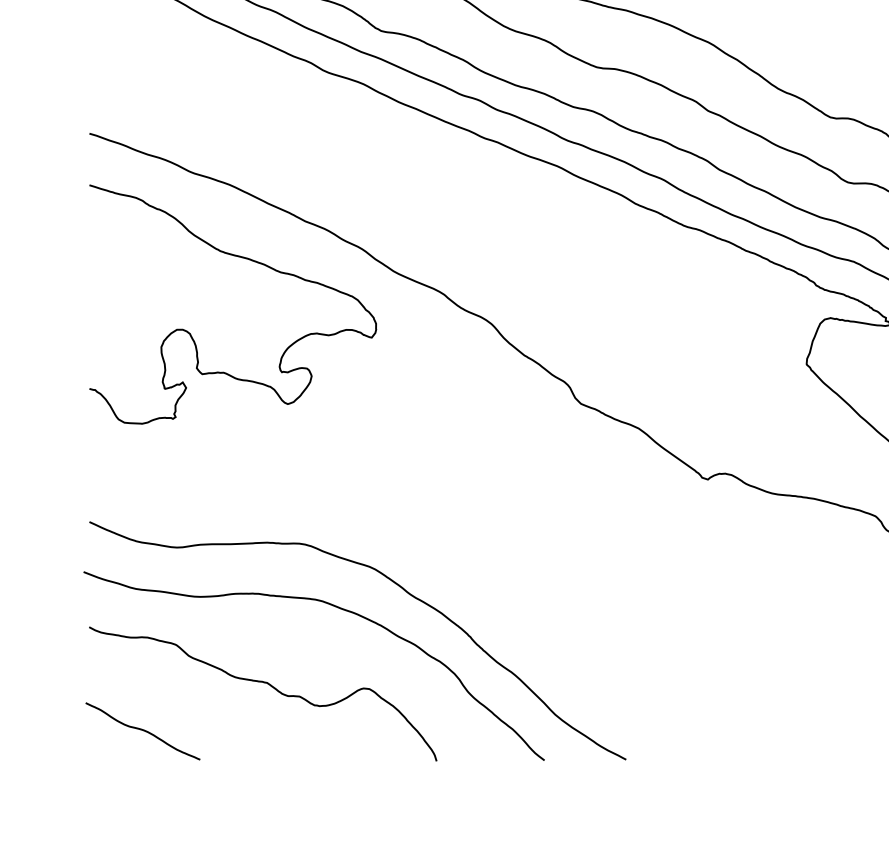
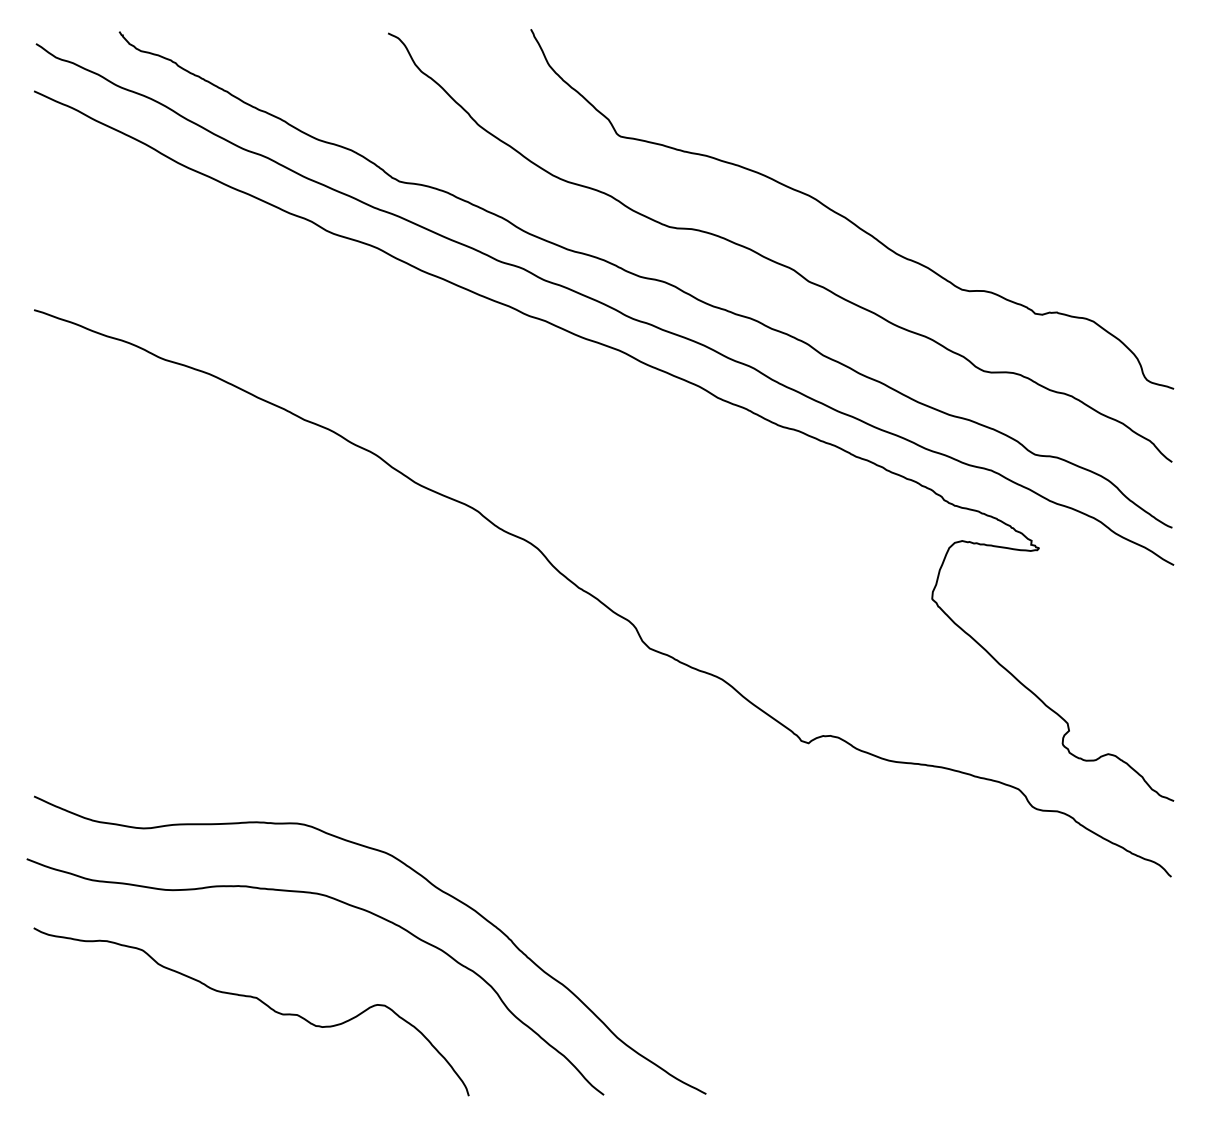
curve: (246, 259) -> (230, 467), removed
curve: (142, 730) -> (100, 1057), removed

